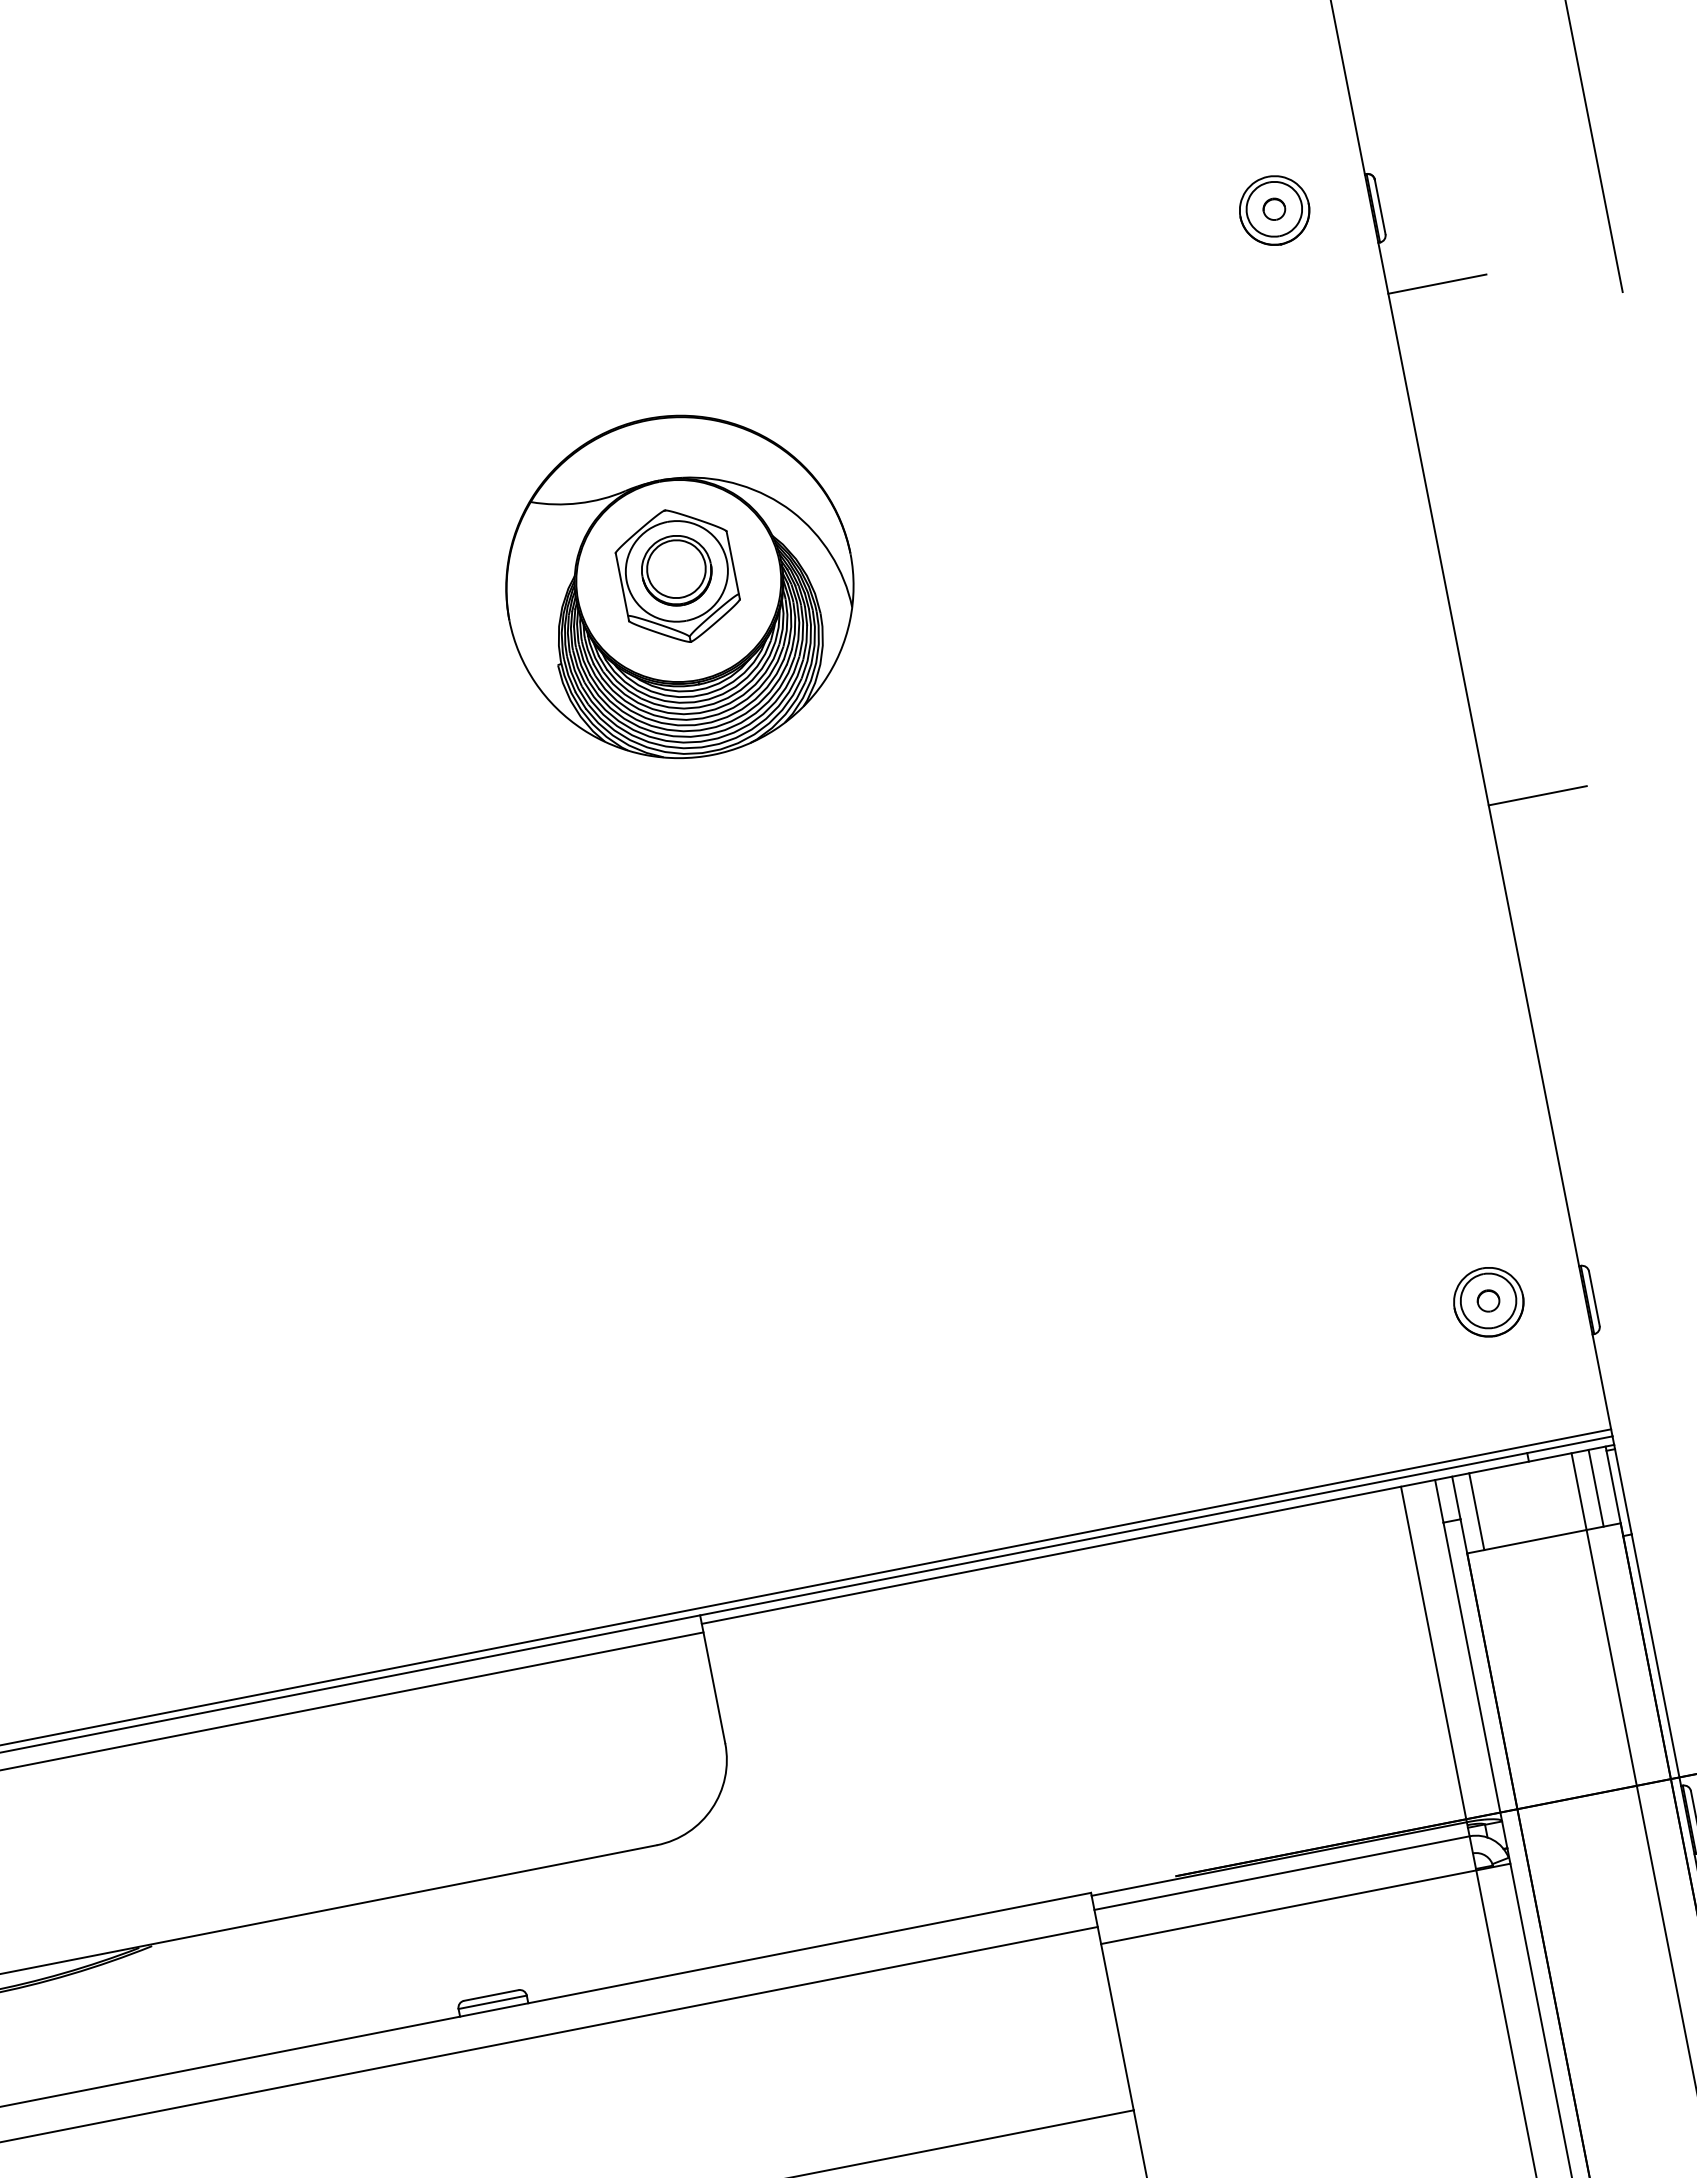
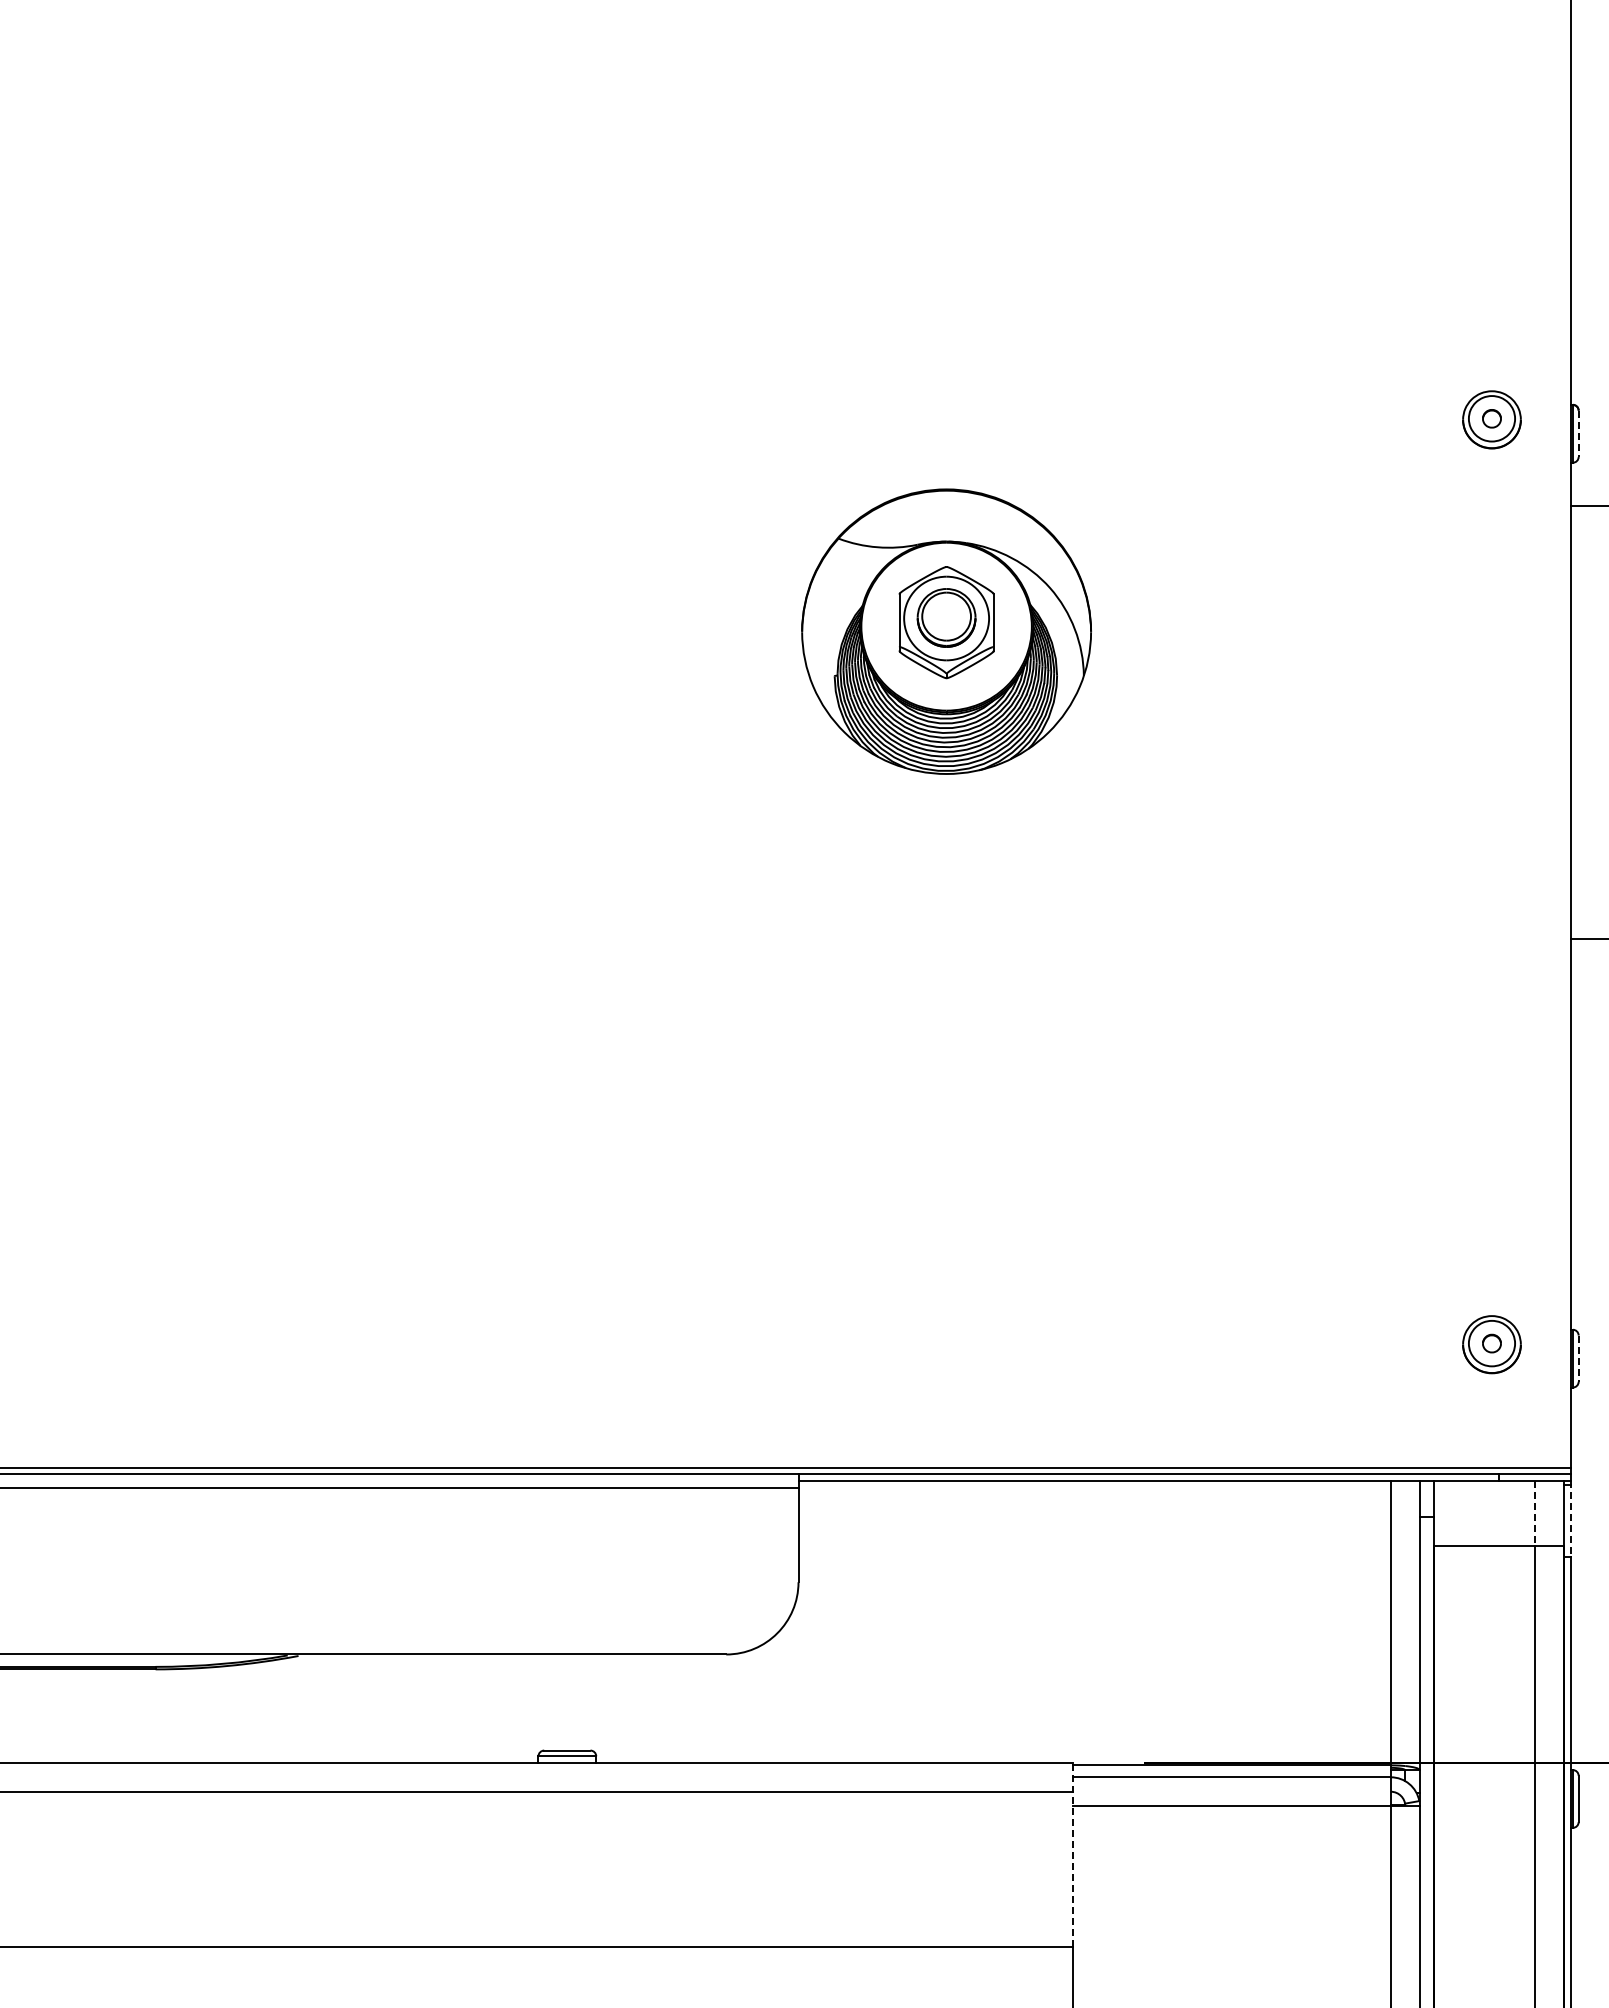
line: (1380, 207) -> (1578, 434), solid -> dashed
line: (1594, 1299) -> (1578, 1359), solid -> dashed
line: (1595, 1488) -> (1549, 1513), removed
line: (1623, 1490) -> (1571, 1519), solid -> dashed
line: (1579, 1491) -> (1535, 1513), solid -> dashed
line: (1476, 1511) -> (1448, 1513), removed
line: (1112, 2000) -> (1073, 1854), solid -> dashed

